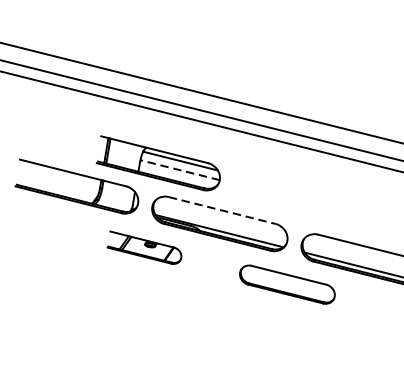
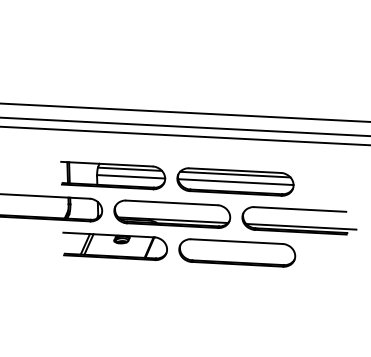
line: (179, 169) -> (130, 176), dashed -> solid
part: (301, 200) -> (235, 181), added
line: (221, 209) -> (171, 202), dashed -> solid
part: (144, 248) -> (114, 246), size x1.67
part: (287, 284) -> (237, 252), size x1.43

